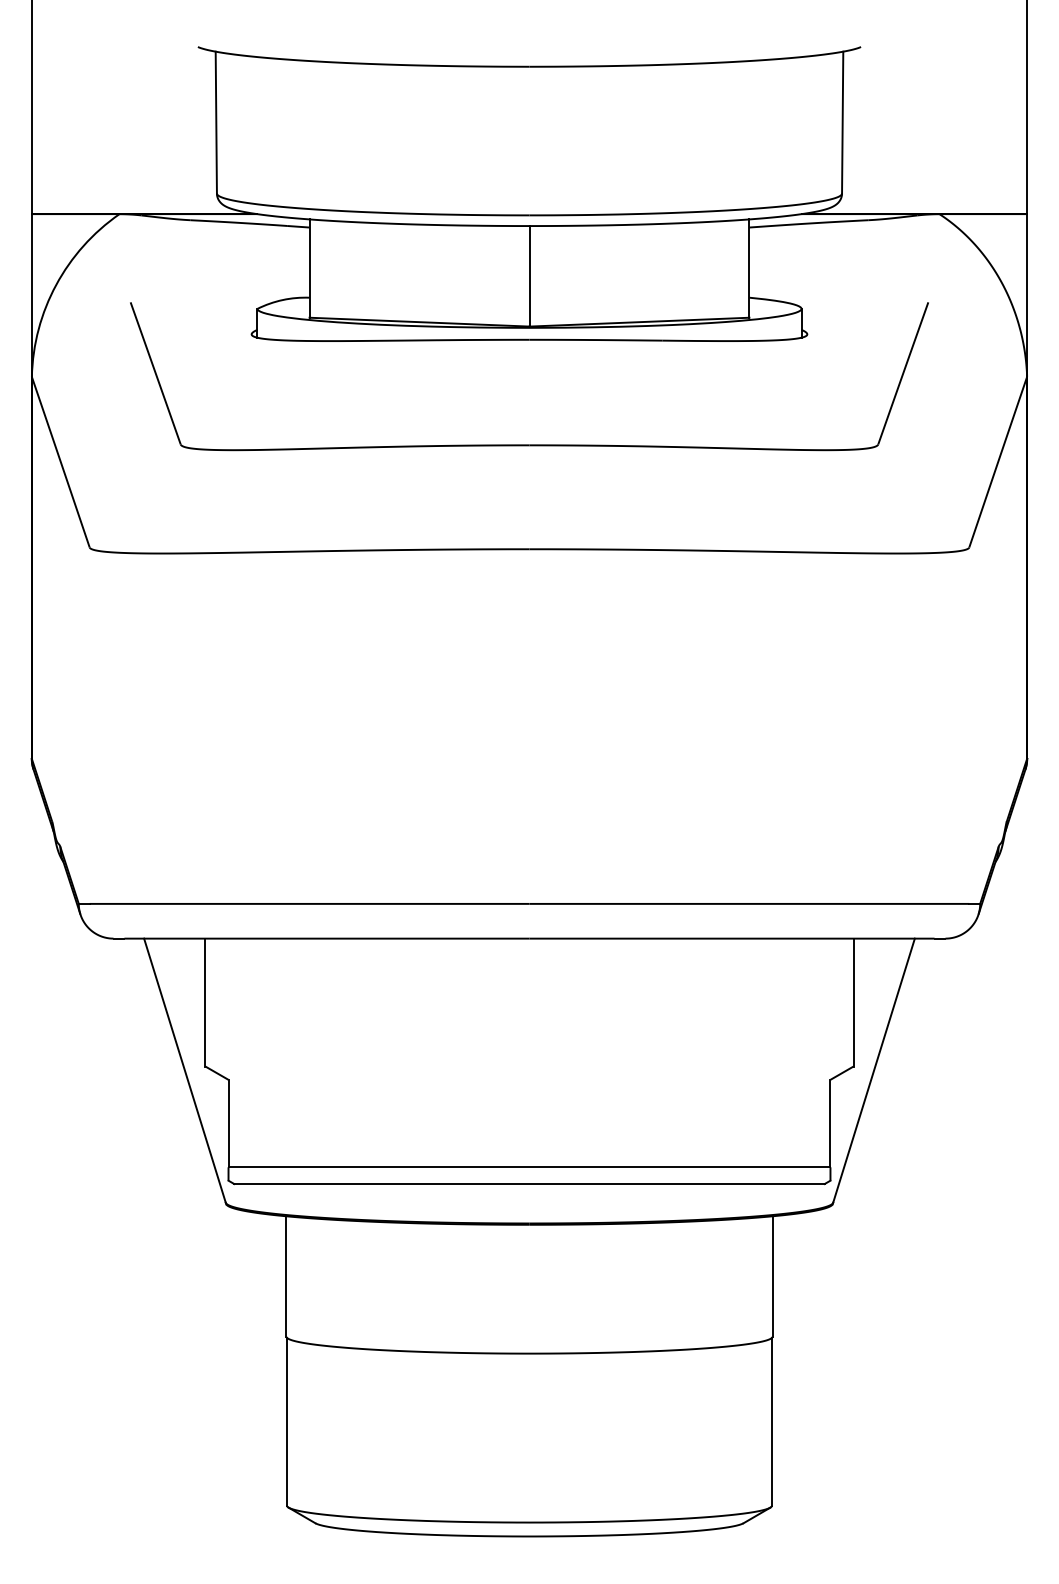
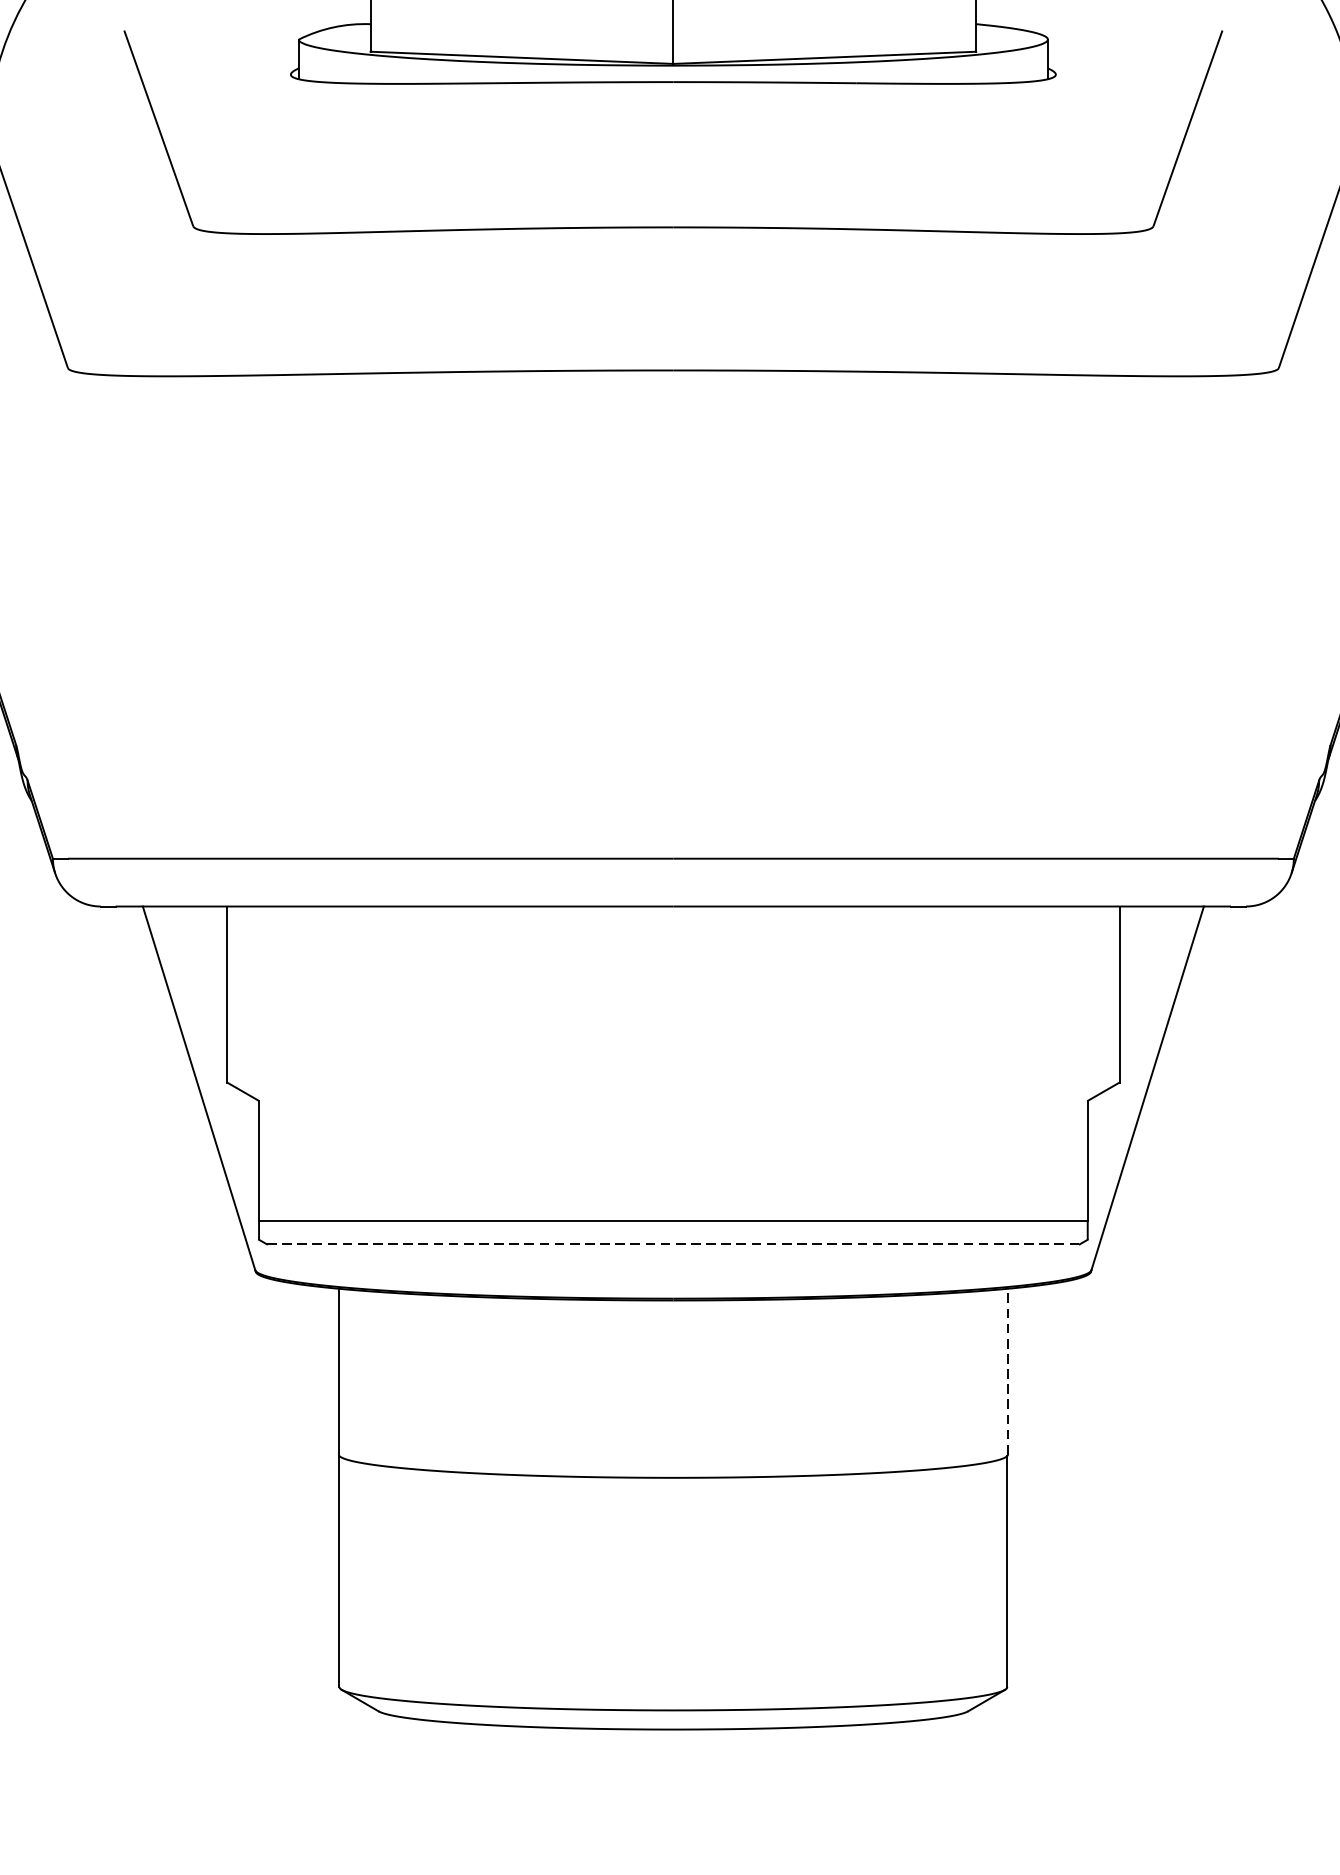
line: (529, 1184) -> (673, 1244), solid -> dashed
line: (772, 1275) -> (1007, 1370), solid -> dashed

